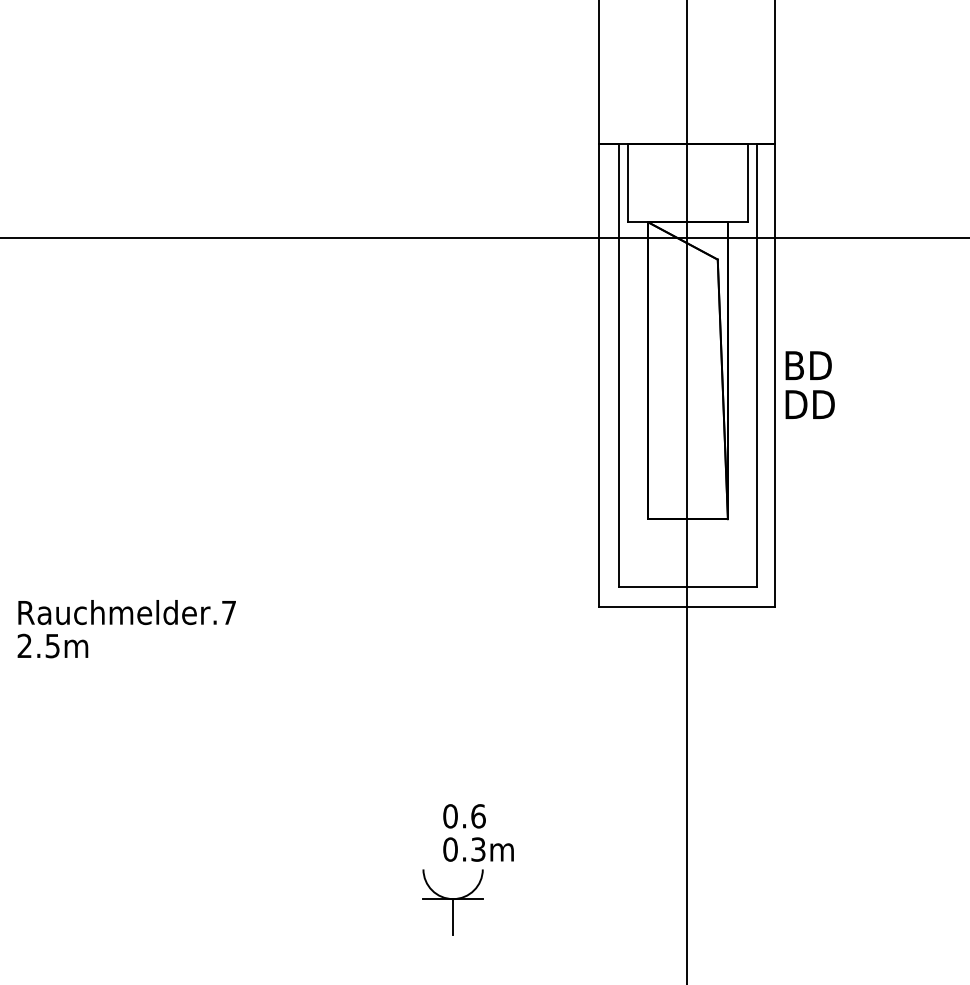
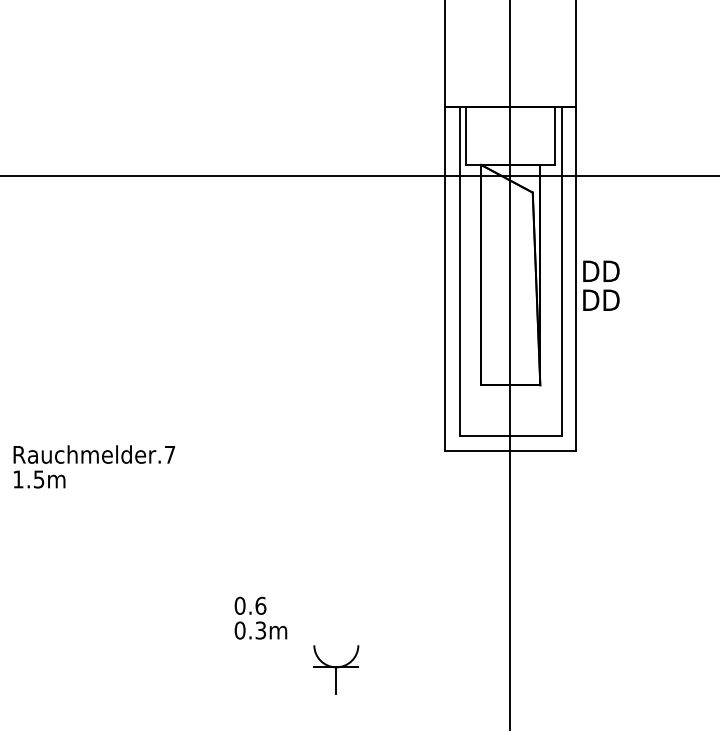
text: (811, 365) -> (602, 271), BD -> DD
text: (24, 645) -> (18, 479), 2.5m -> 1.5m
text: (478, 832) -> (260, 617), moved

